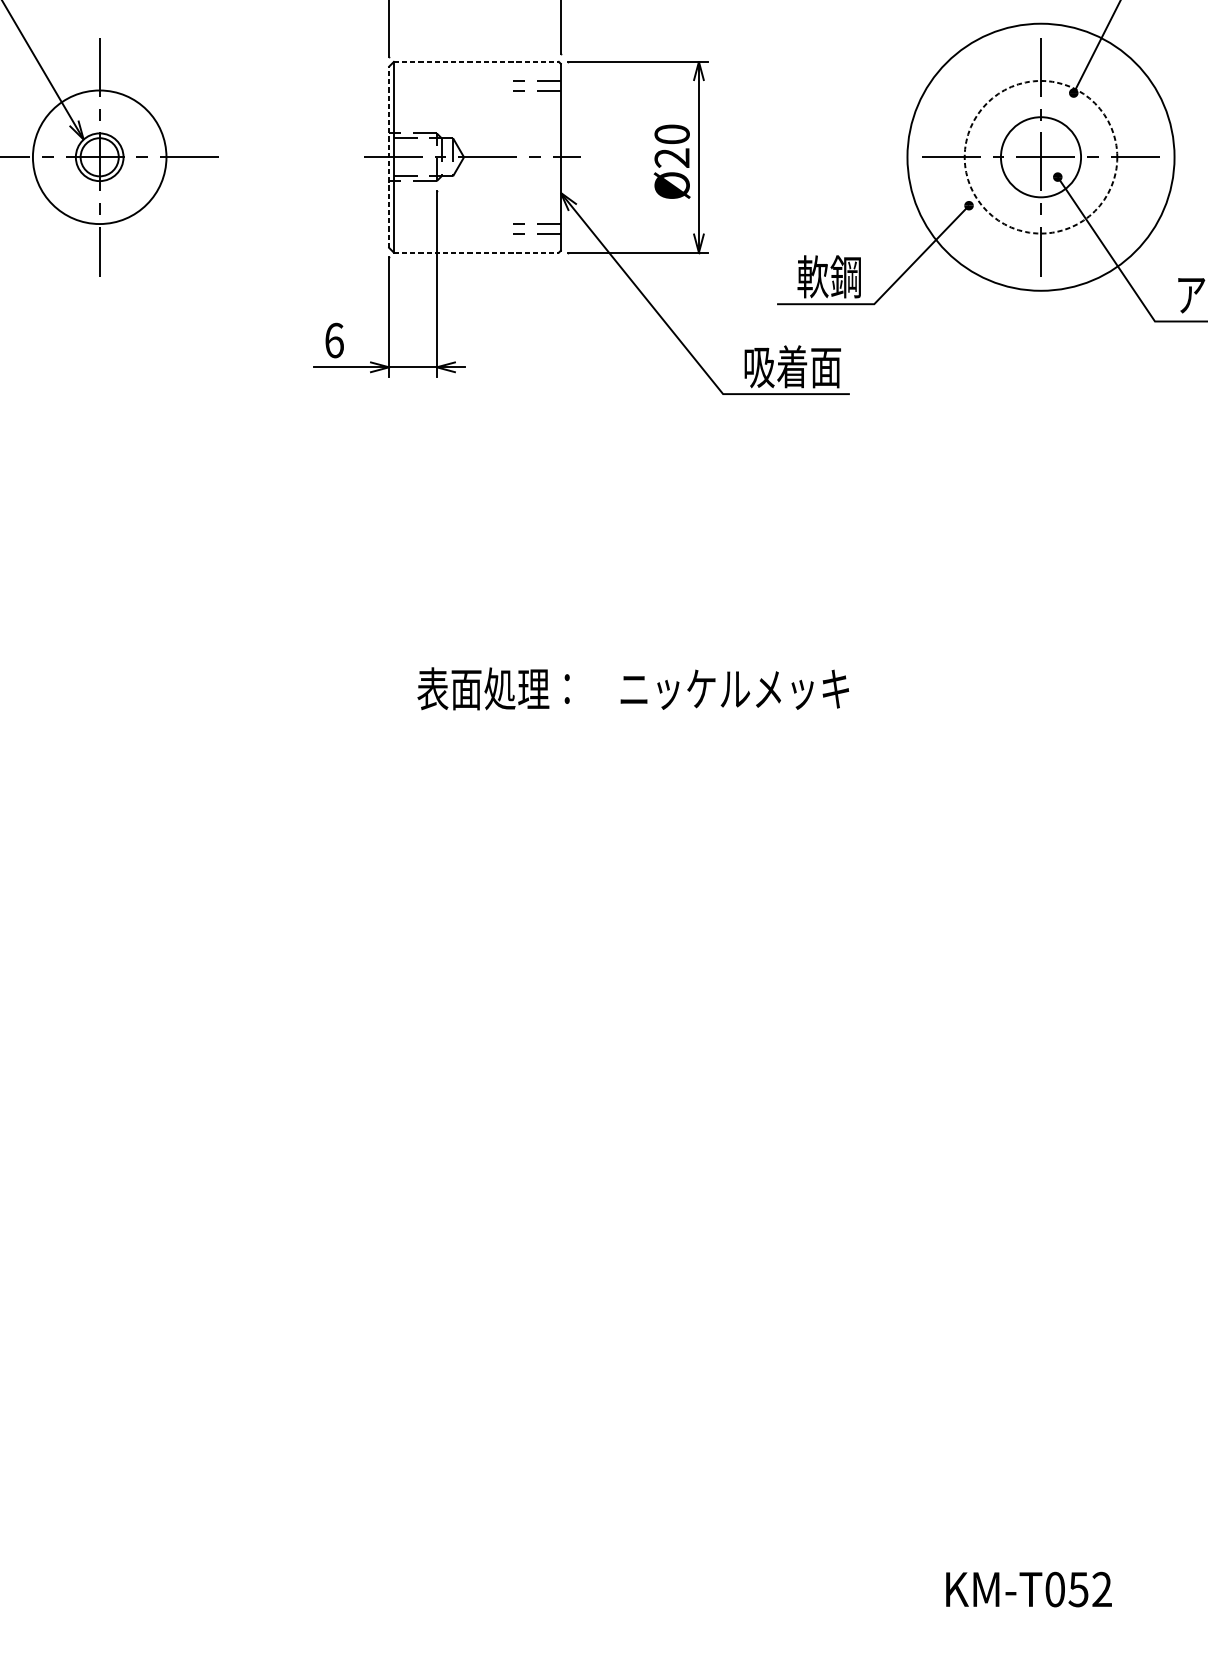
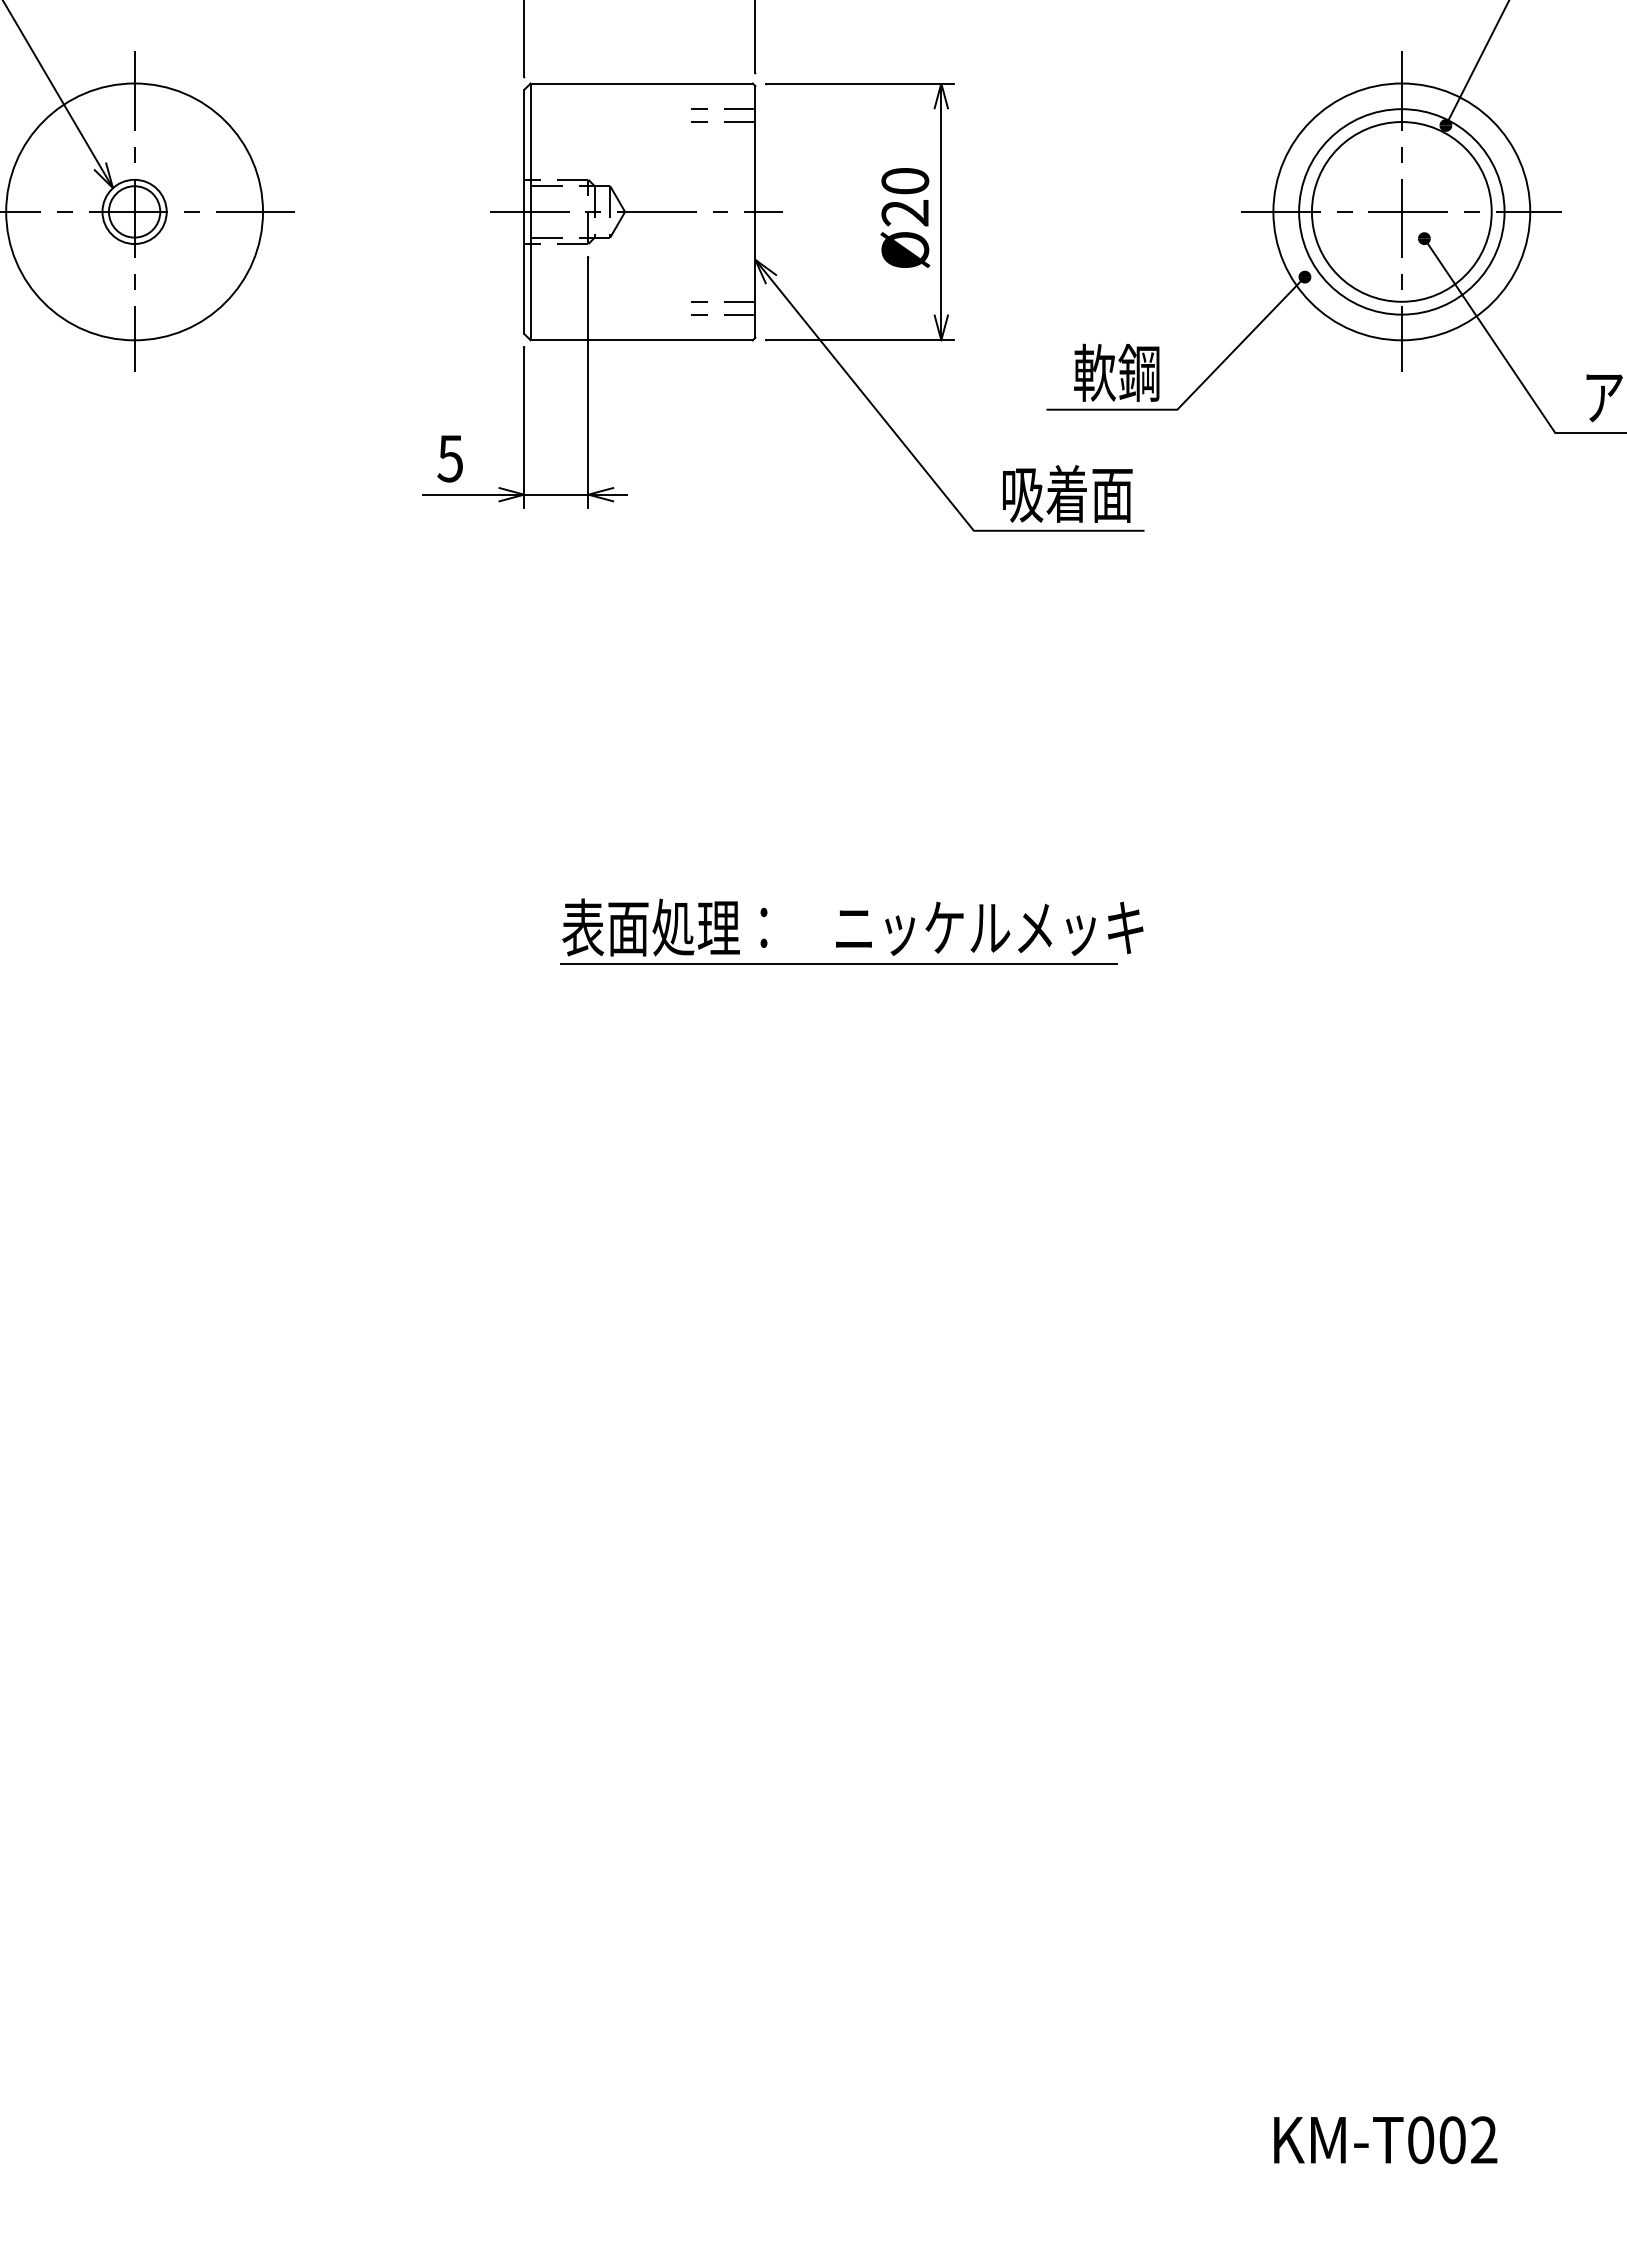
line: (476, 61) -> (642, 83), dashed -> solid
circle: (99, 156) -> (134, 211), size x1.43
line: (389, 156) -> (524, 211), dashed -> solid
circle: (1040, 156) -> (1401, 211), dashed -> solid
circle: (1040, 156) -> (1401, 211), size x0.71
circle: (1040, 156) -> (1401, 211), size x1.67
line: (476, 252) -> (642, 340), dashed -> solid
text: (334, 340) -> (450, 458), 6 -> 5
line: (622, 716) -> (838, 964), added
text: (1077, 1589) -> (1451, 2140), KM-T052 -> KM-T002

